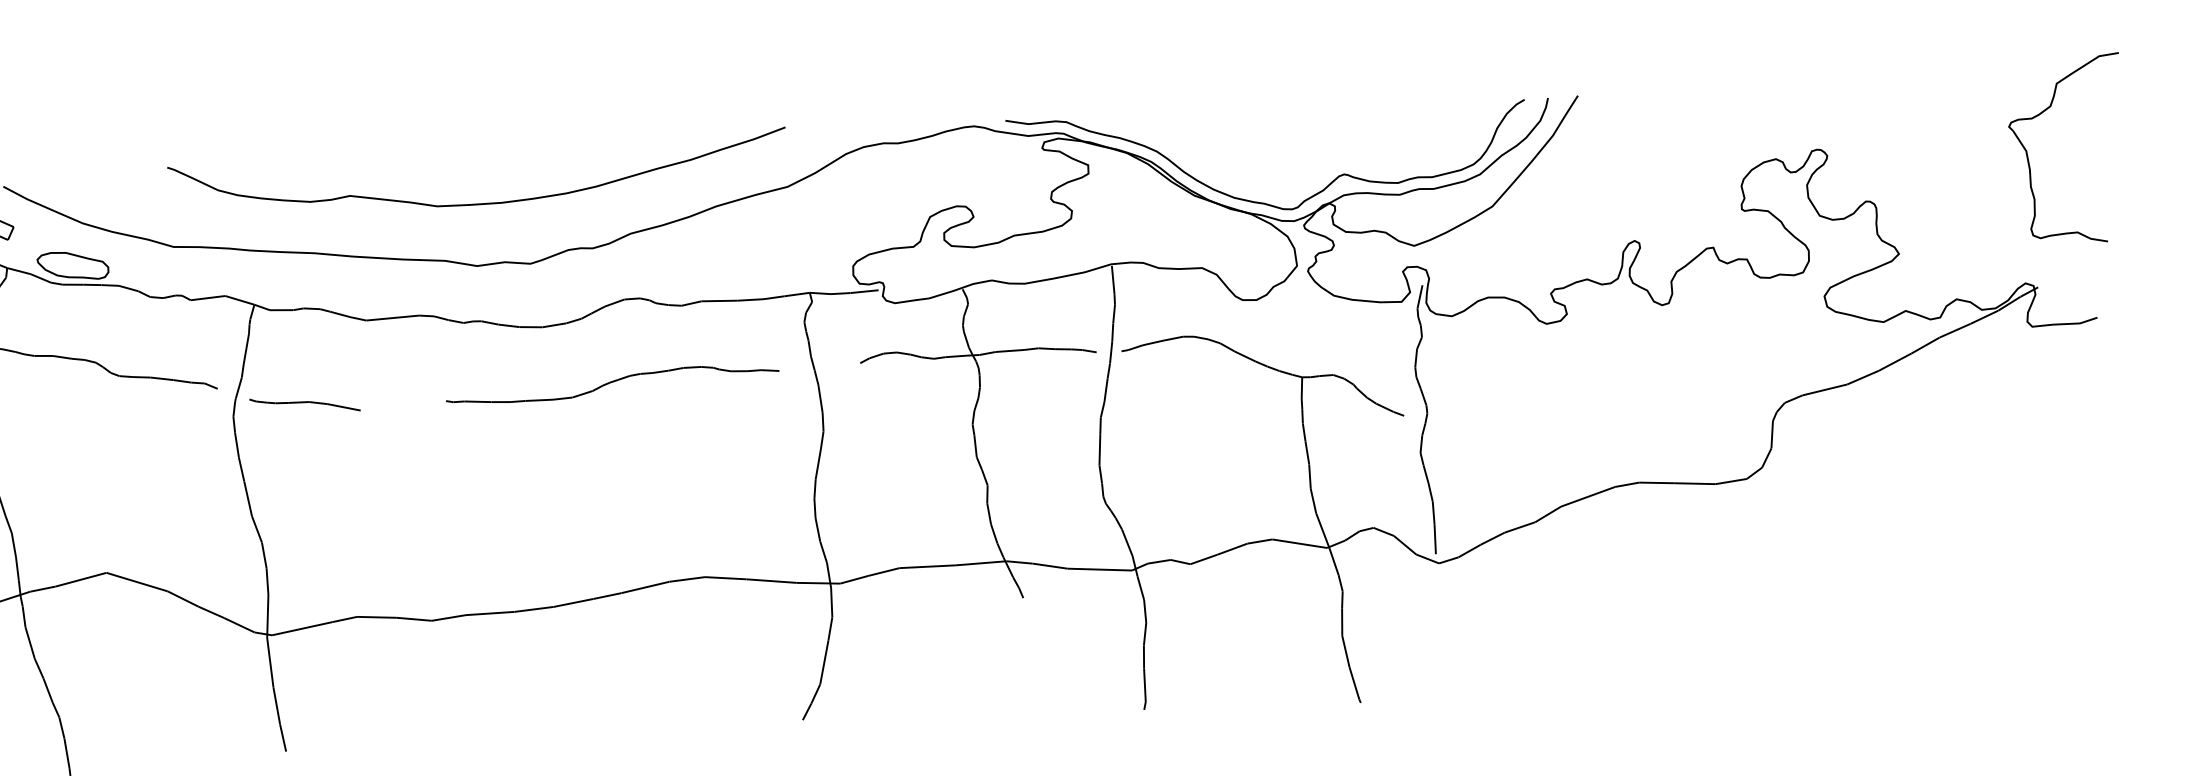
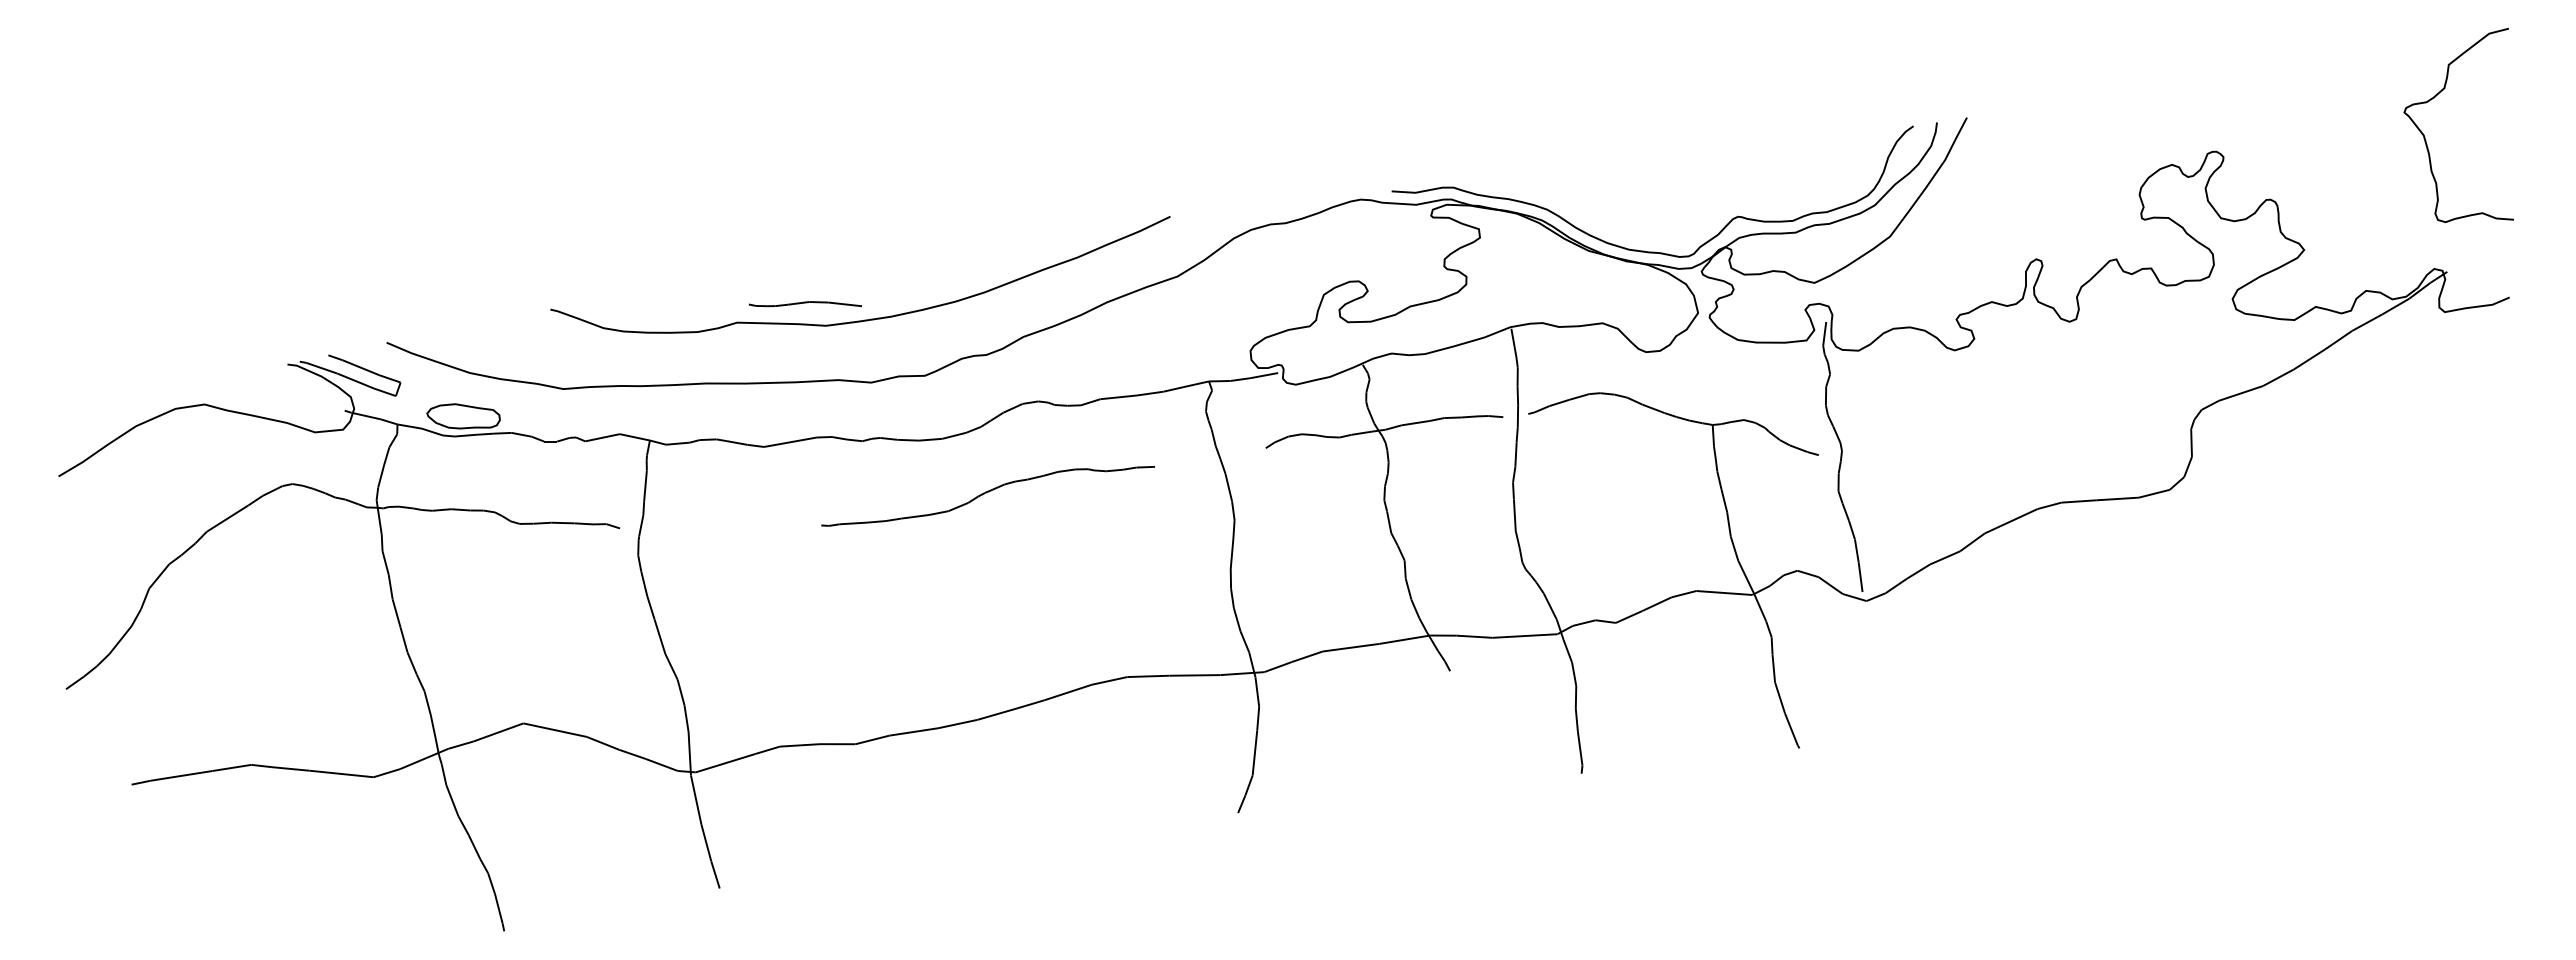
curve: (611, 383) -> (986, 493), moved
curve: (304, 403) -> (804, 303), moved

